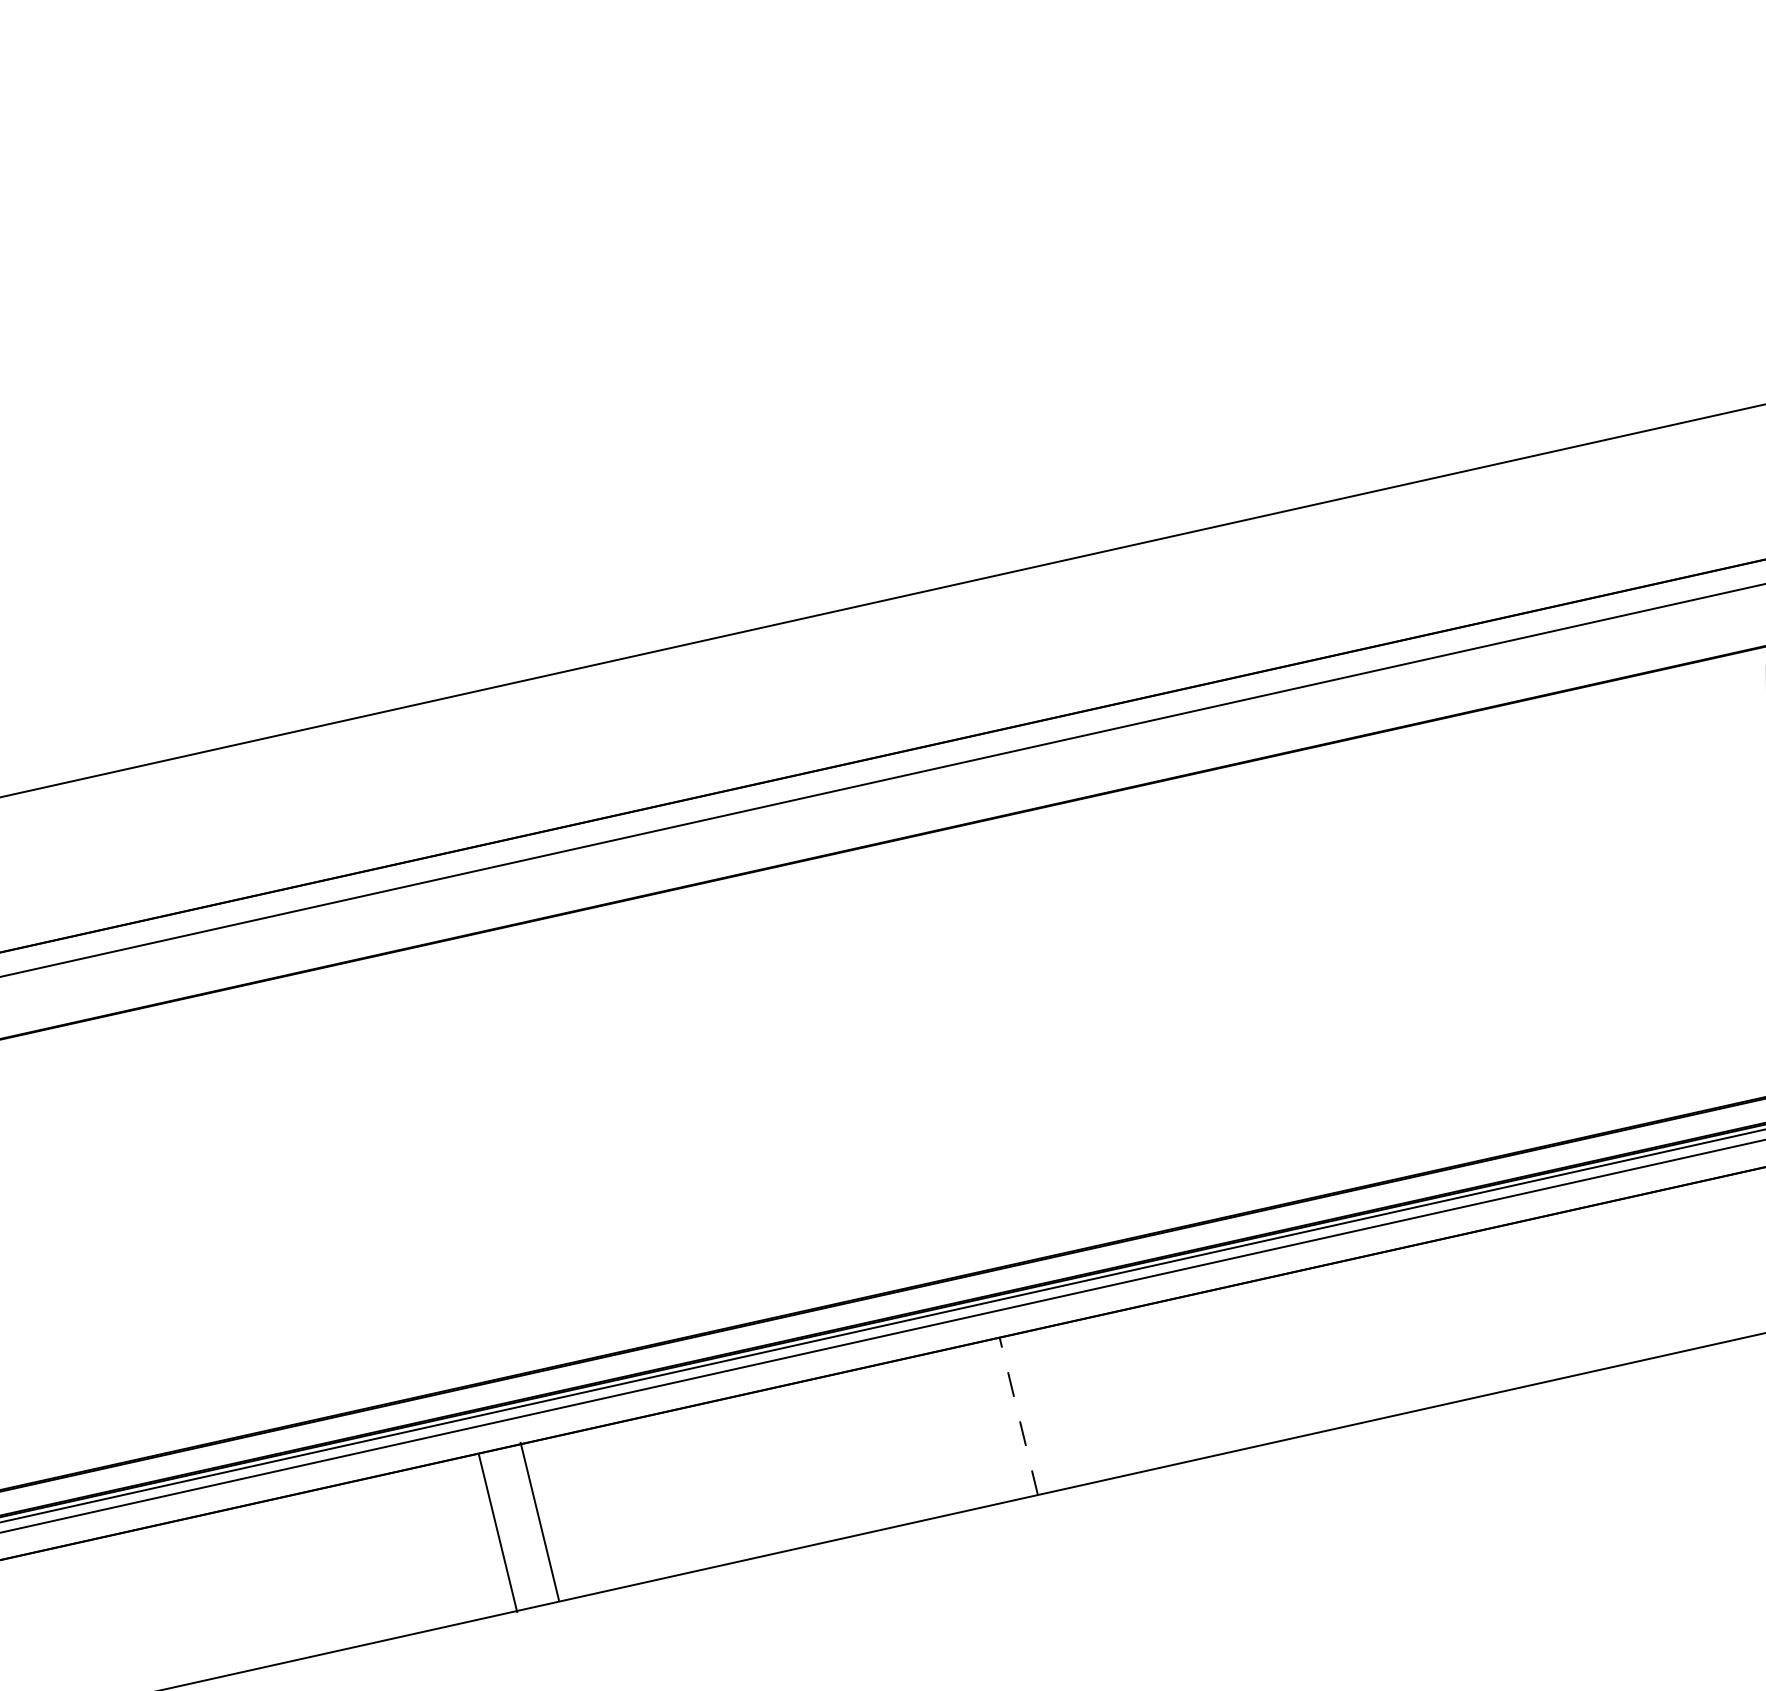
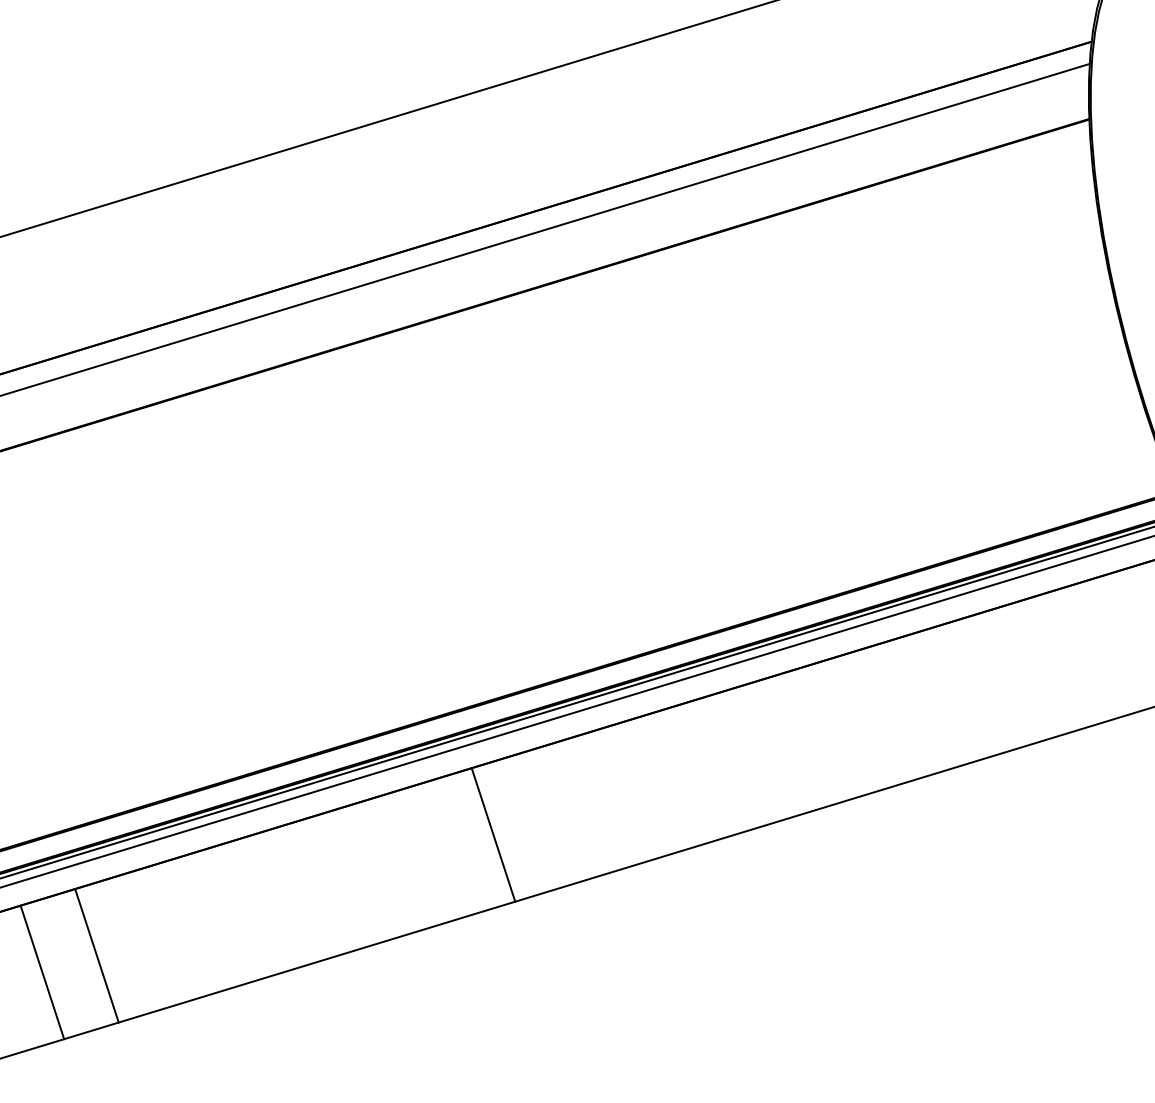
line: (1018, 1416) -> (493, 835), dashed -> solid
line: (539, 1521) -> (42, 972), moved
line: (497, 1532) -> (96, 955), moved

